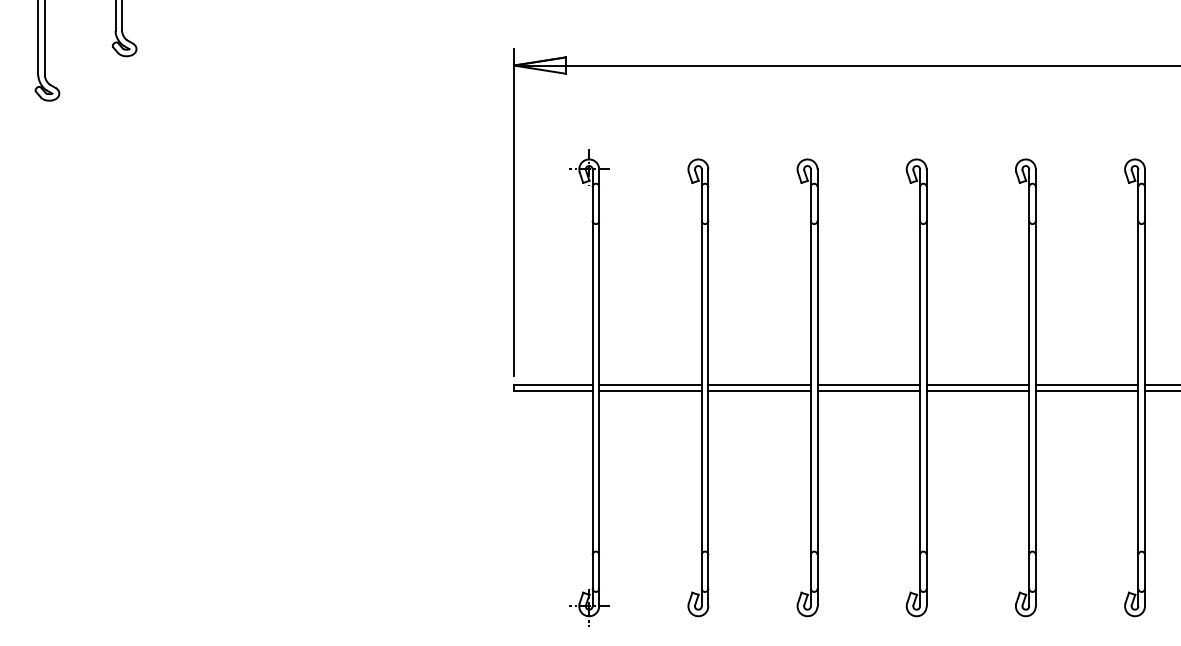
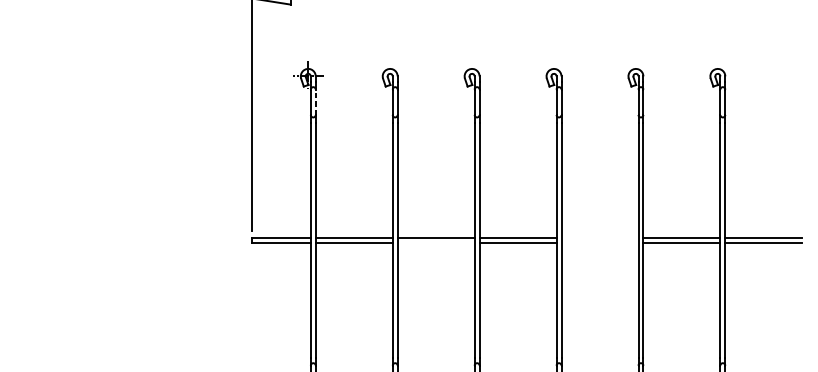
line: (599, 203) -> (316, 101), solid -> dashed
line: (977, 384) -> (599, 237), removed
line: (759, 391) -> (436, 243), removed
line: (977, 391) -> (599, 243), removed

